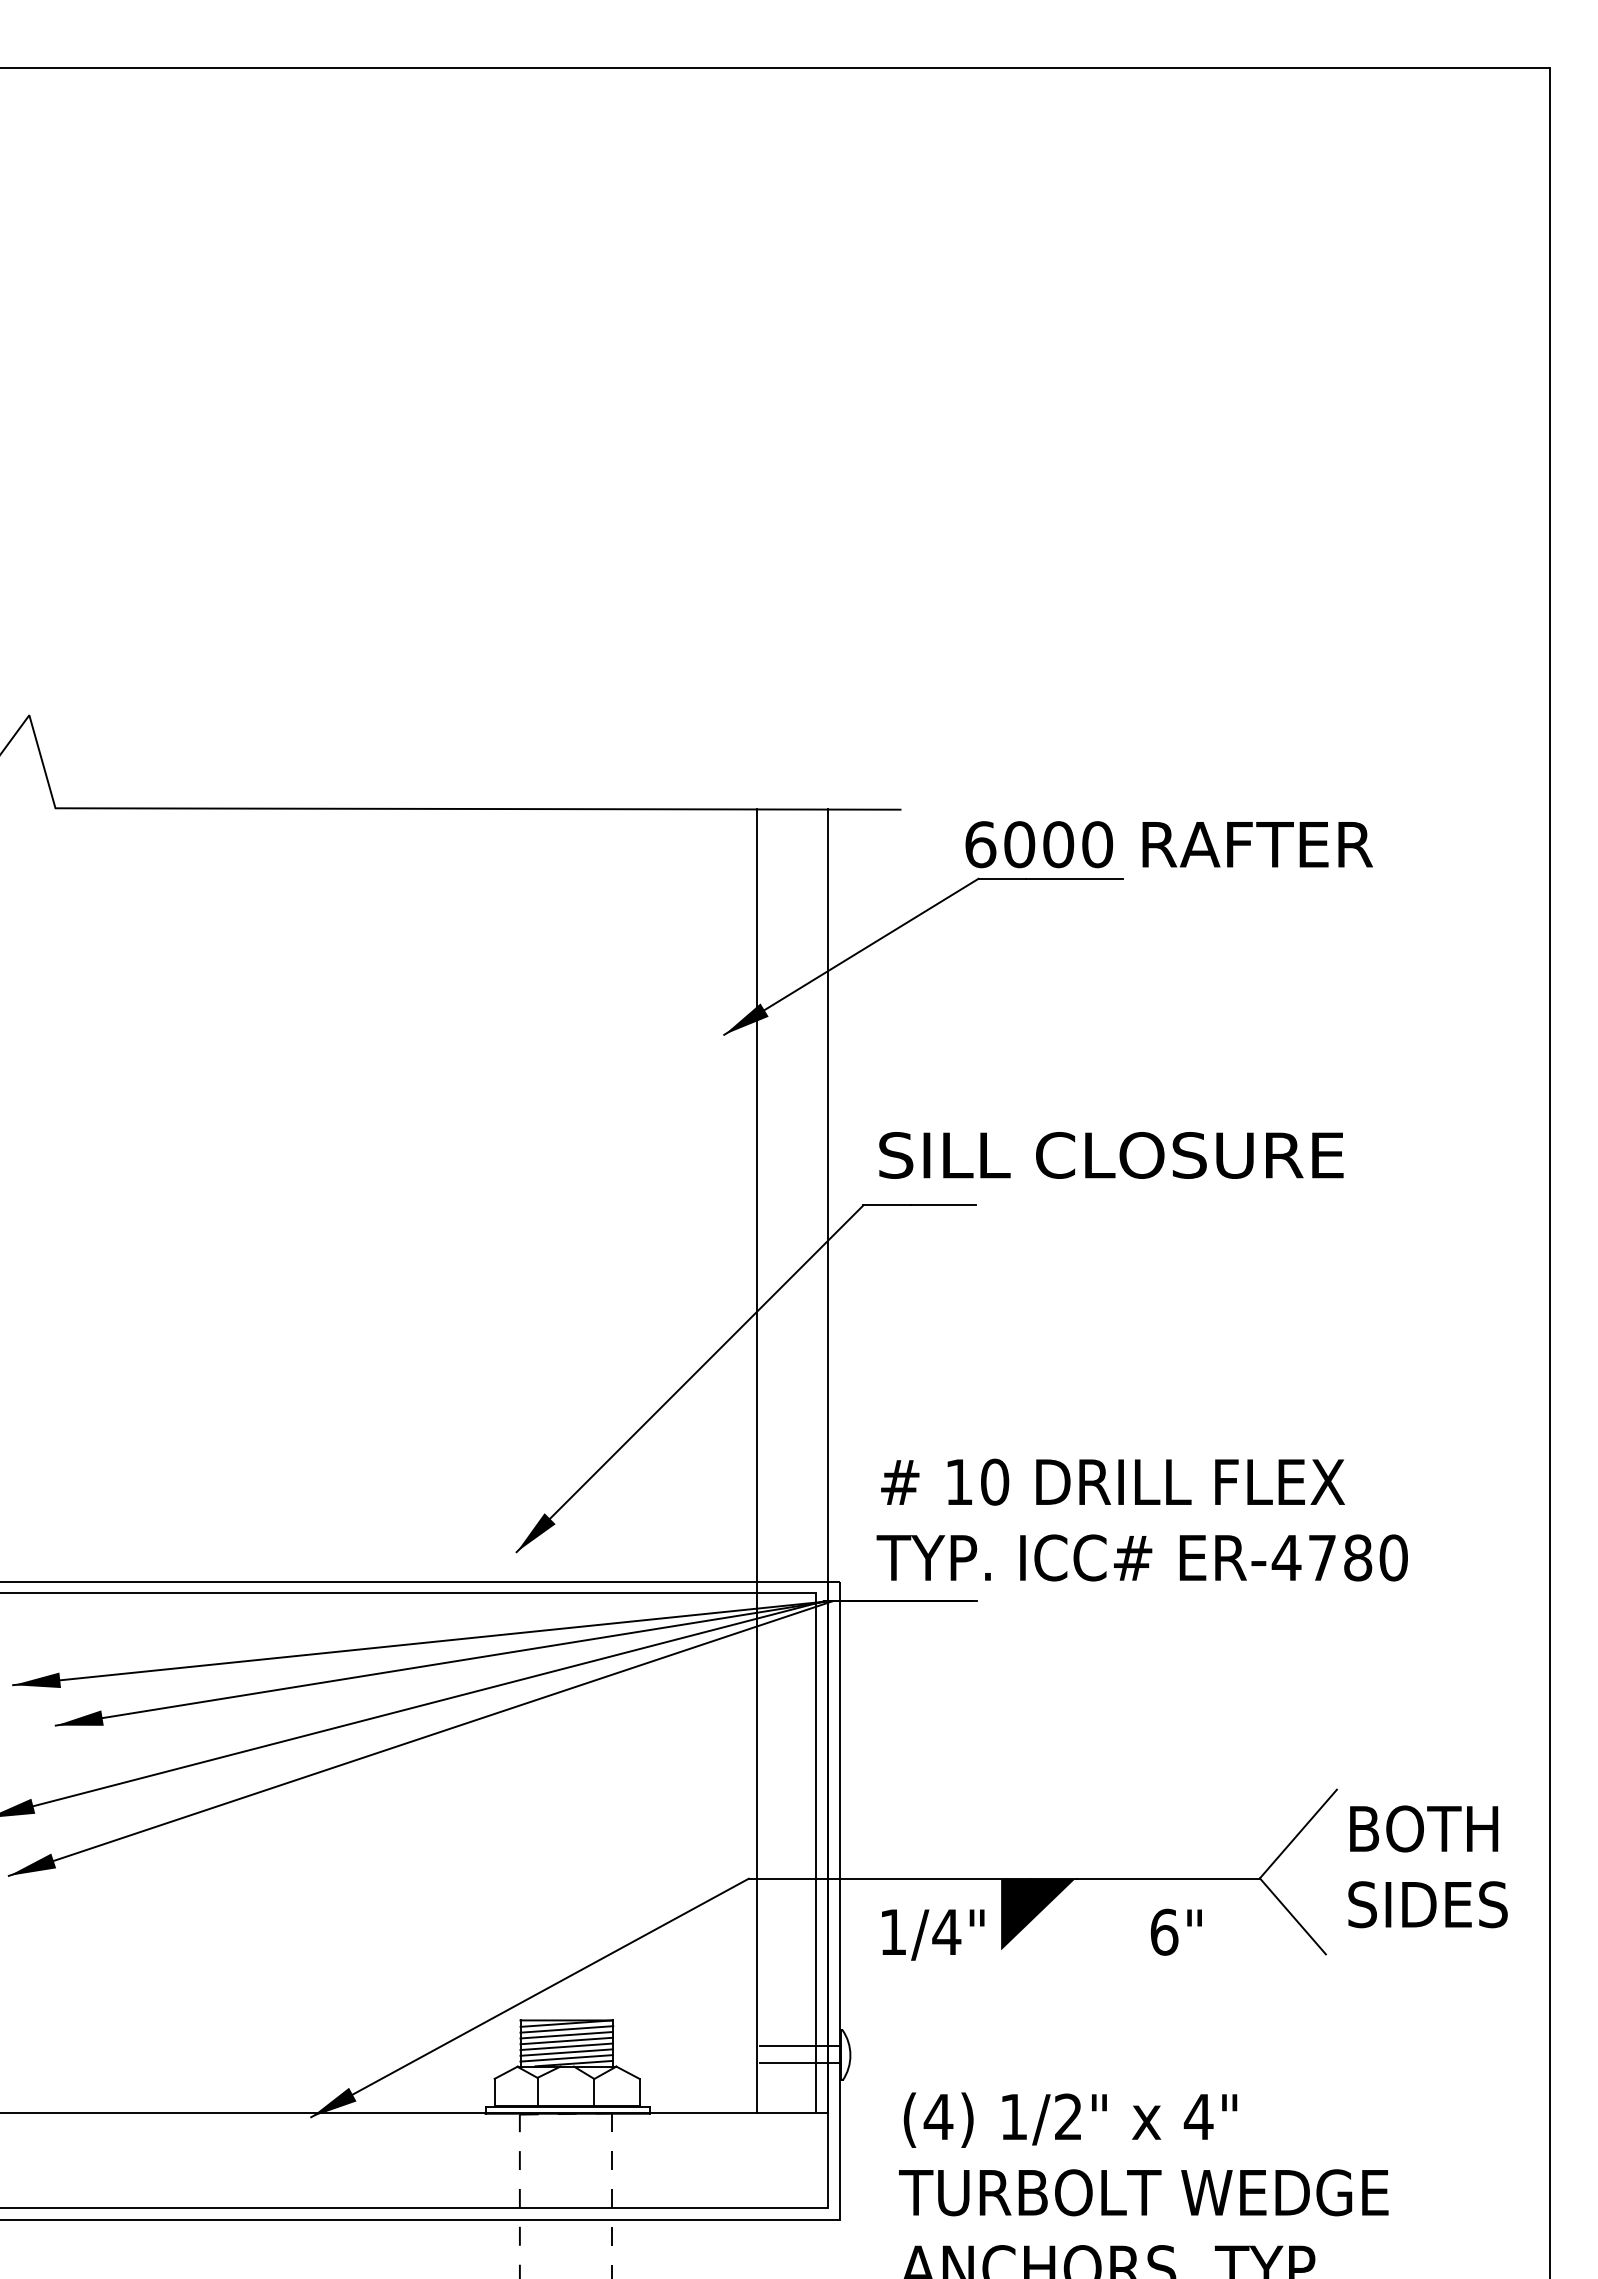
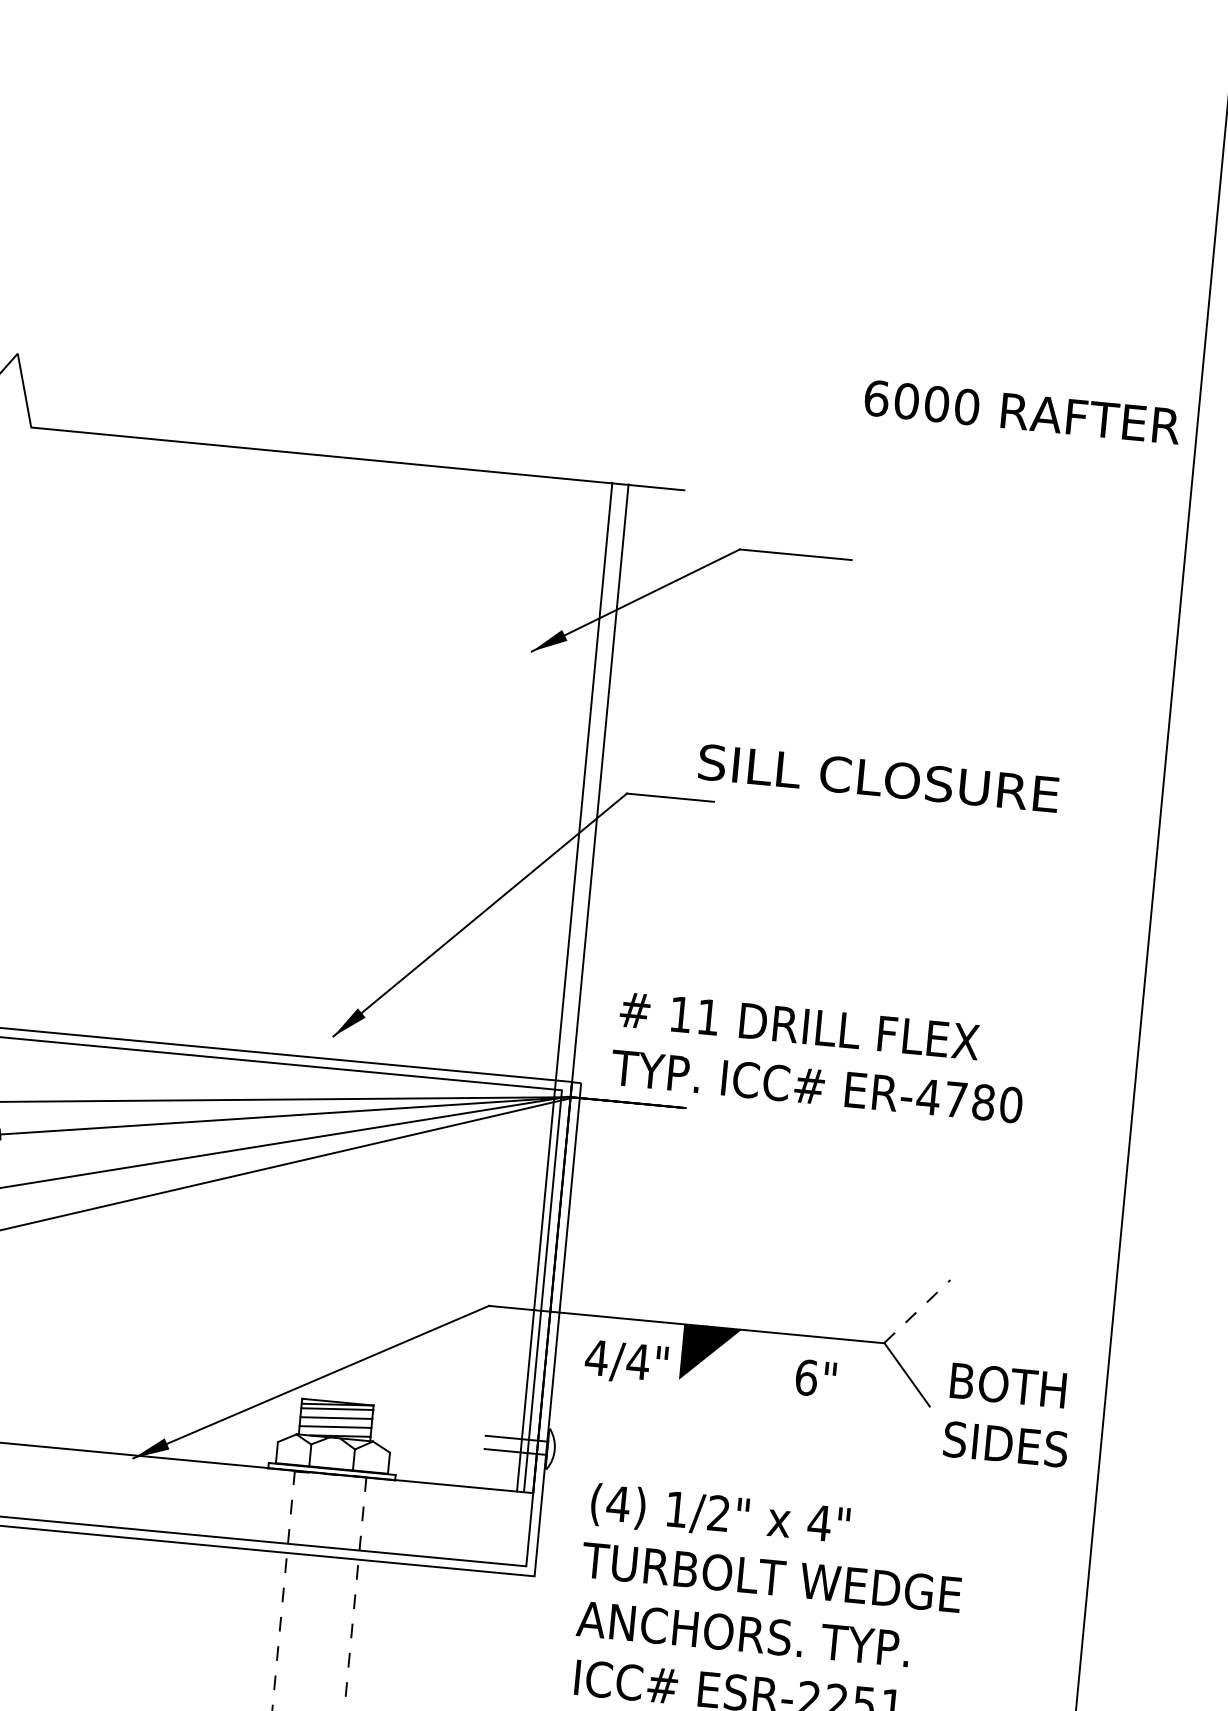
text: (1168, 844) -> (1021, 412), moved
text: (1111, 1155) -> (878, 778), moved
line: (757, 1460) -> (565, 986), moved
text: (995, 1481) -> (708, 1016), 10 -> 11
line: (1298, 1834) -> (917, 1311), solid -> dashed
text: (1427, 1866) -> (1008, 1414), moved
text: (892, 1931) -> (596, 1357), 1/4" -> 4/4"
line: (566, 2035) -> (336, 1413), removed
line: (566, 2046) -> (335, 1422), removed
line: (566, 2058) -> (334, 1431), removed

